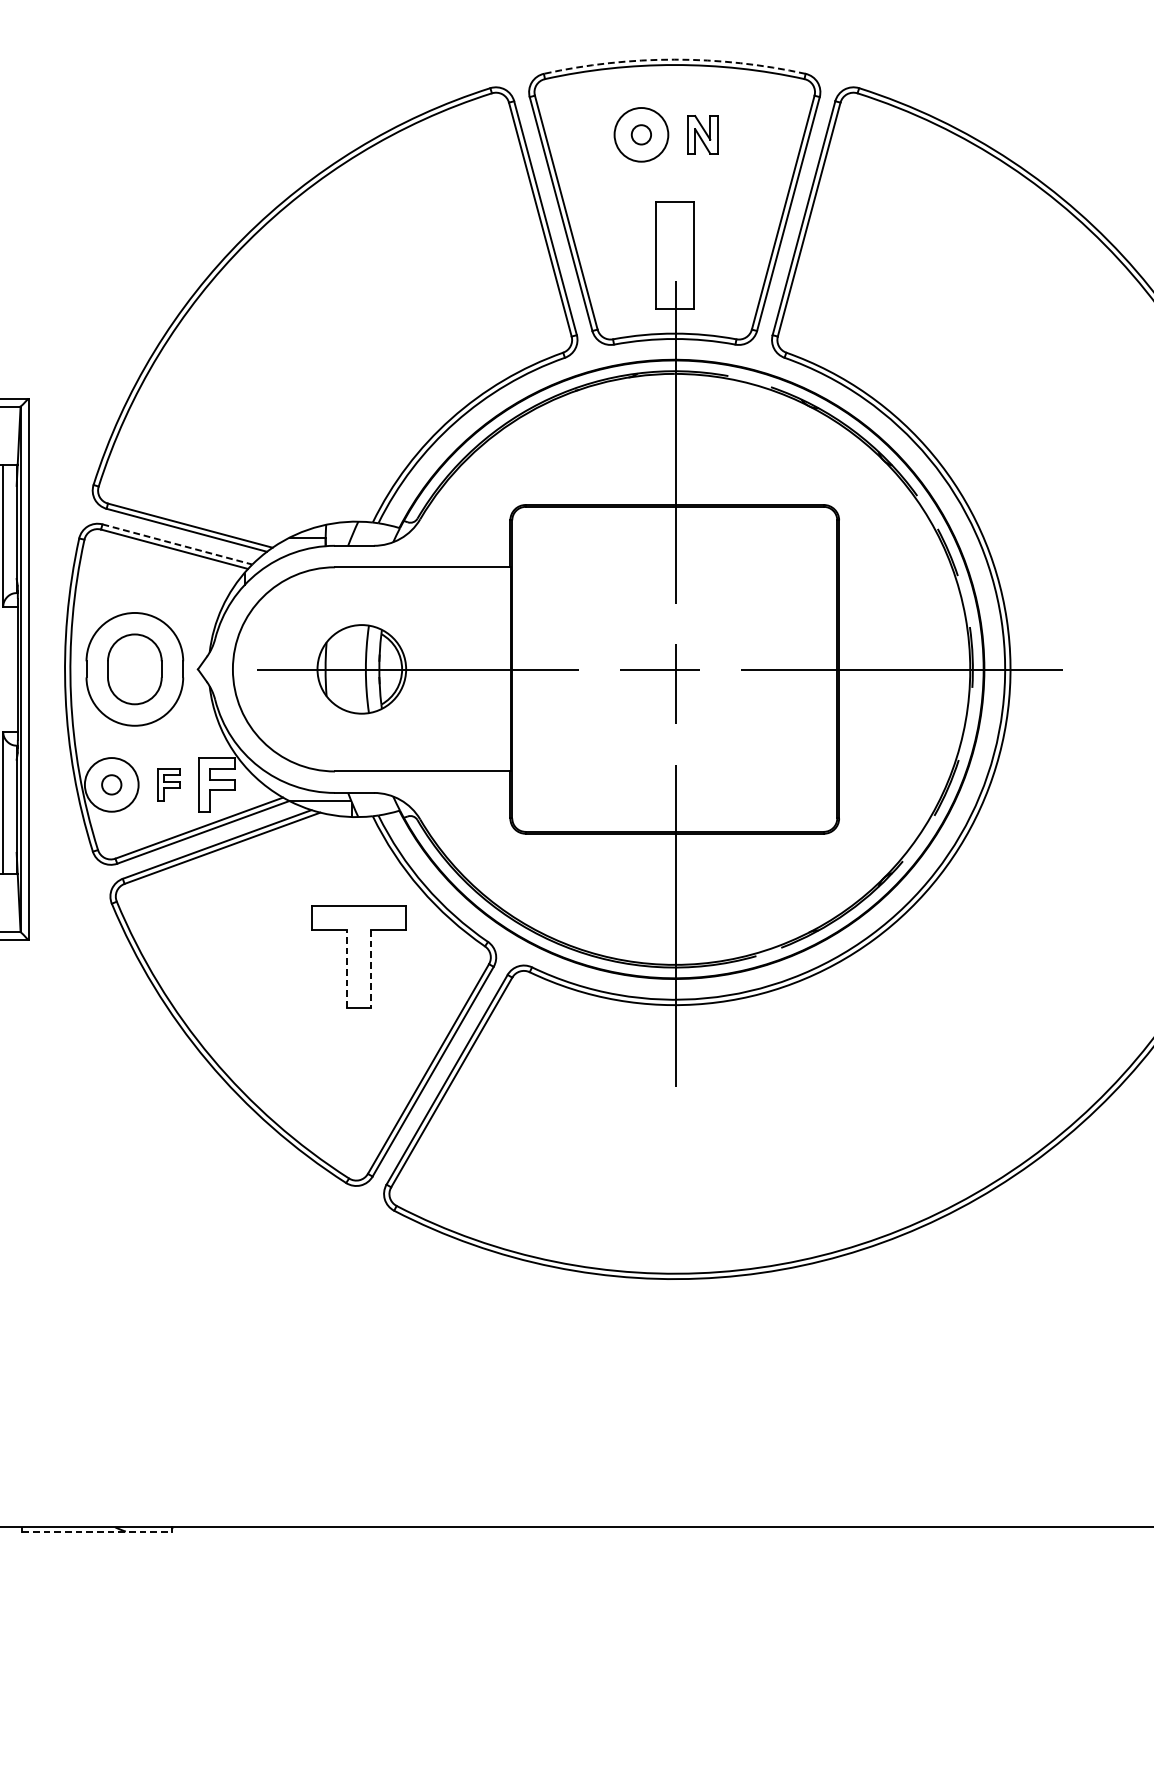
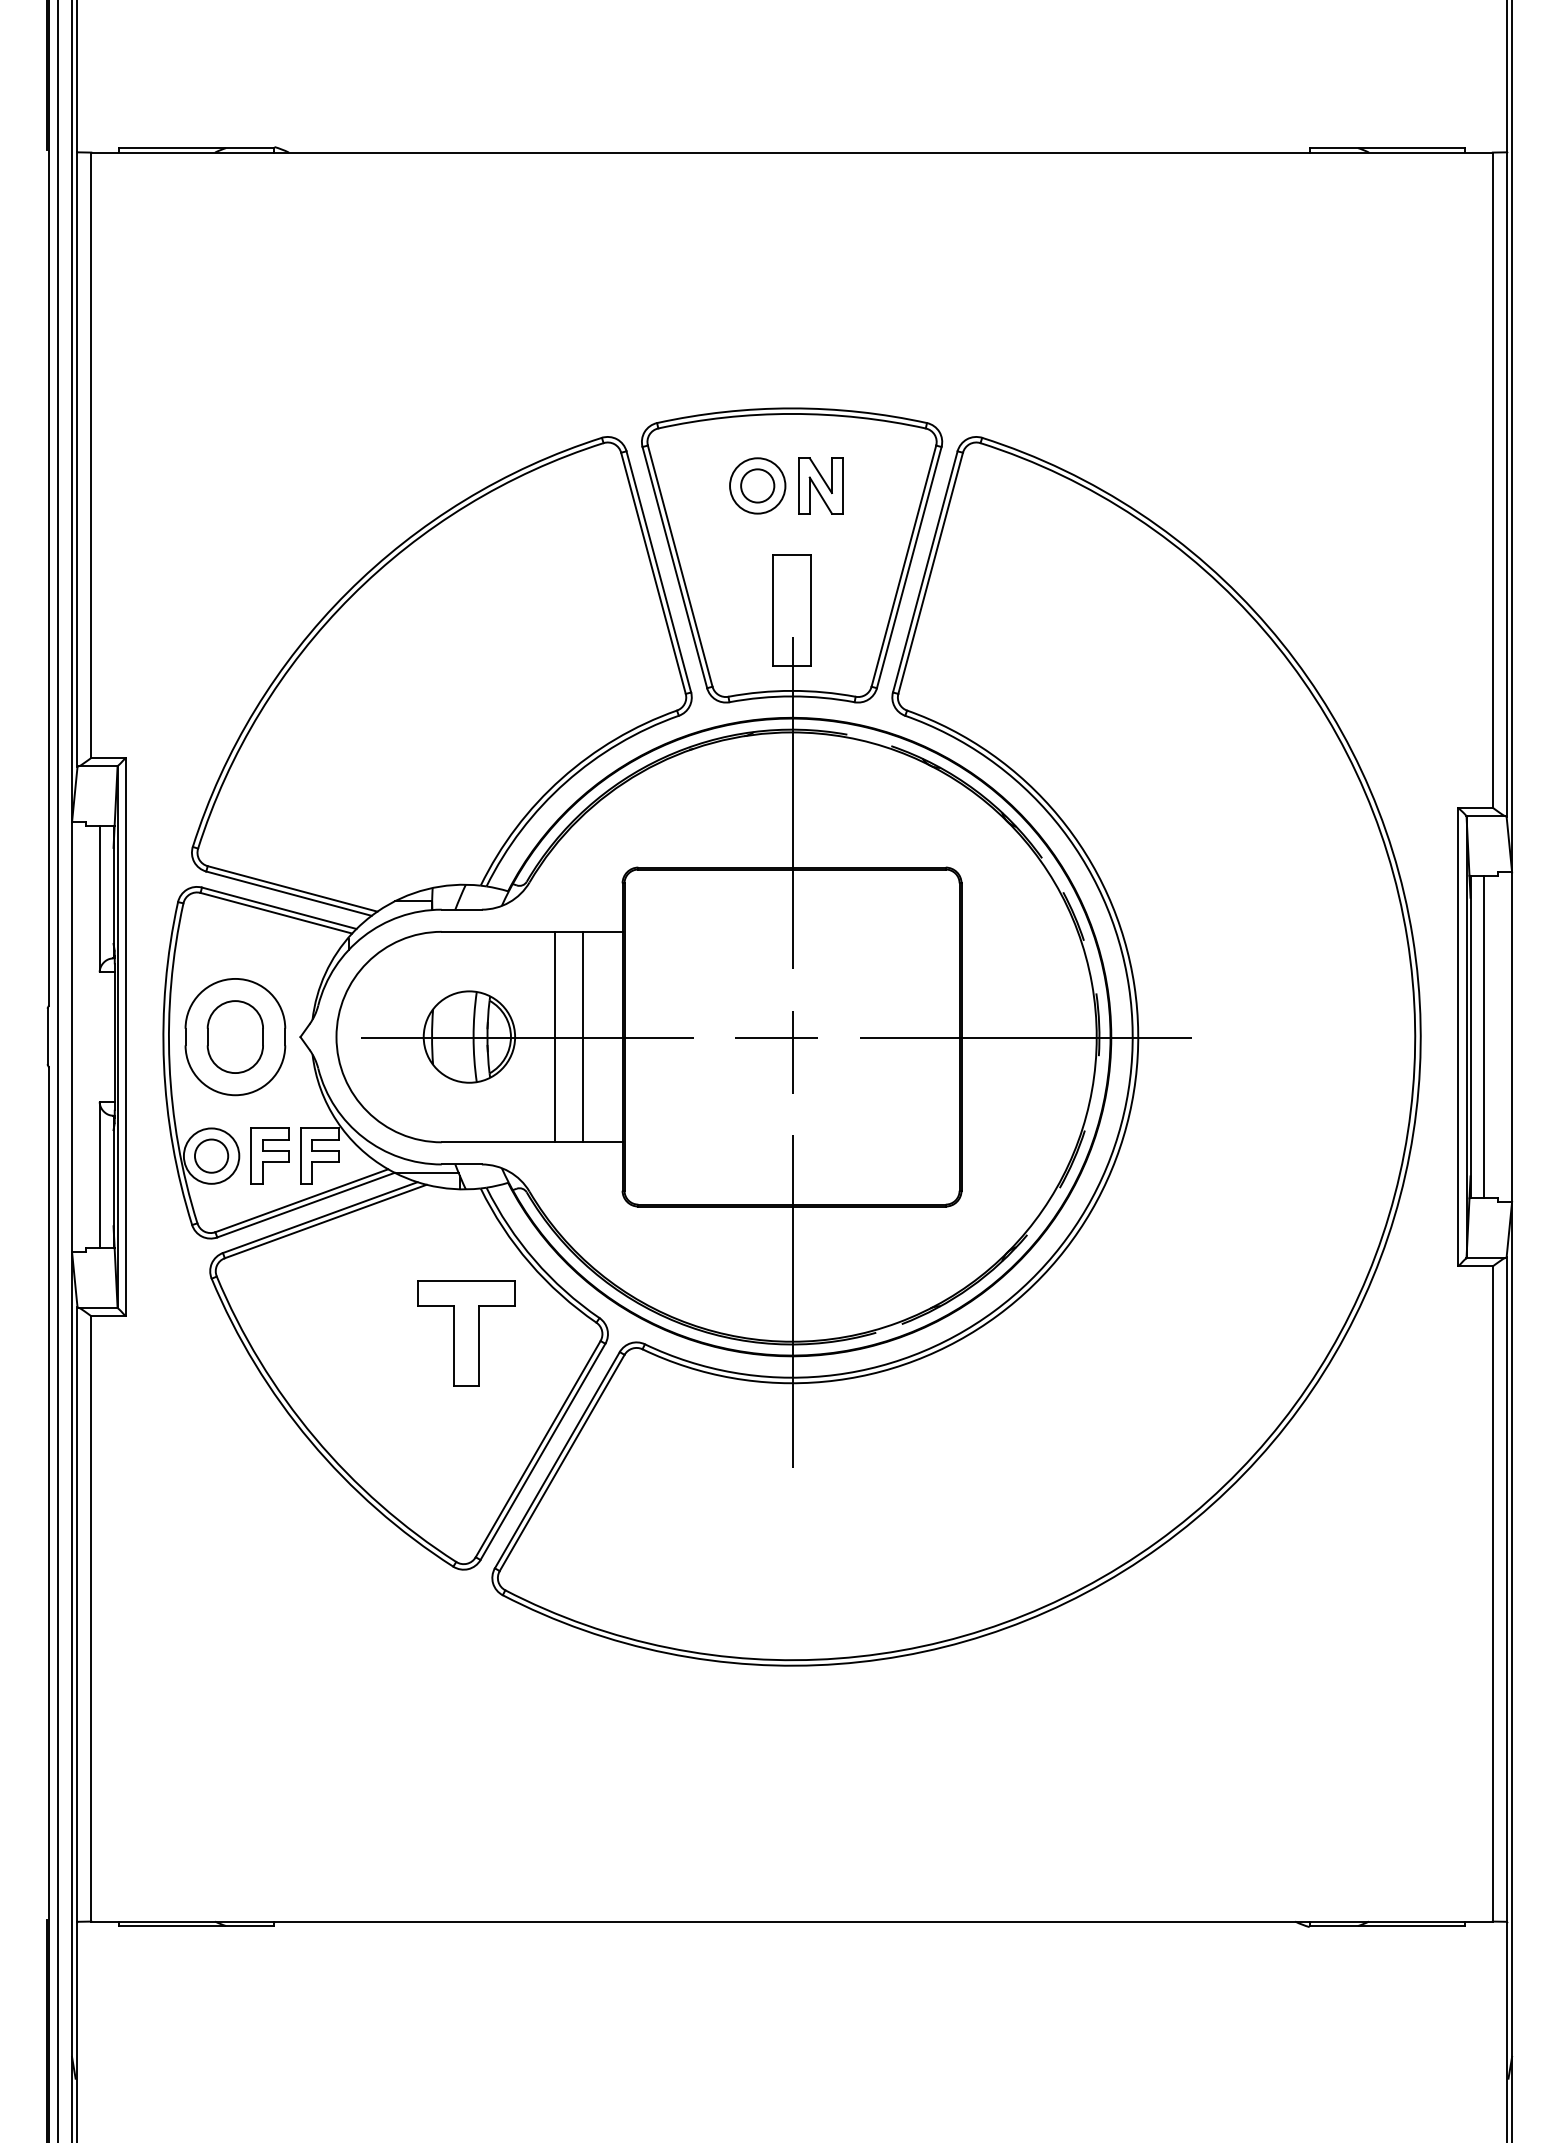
arc: (675, 59) -> (792, 408), dashed -> solid
circle: (641, 134) -> (757, 485), size x1.67
part: (702, 134) -> (820, 485), size x1.43
line: (177, 544) -> (279, 908), dashed -> solid
line: (445, 668) -> (555, 1036), added
line: (471, 668) -> (582, 1036), added
circle: (111, 784) -> (211, 1155), size x1.67
part: (167, 784) -> (269, 1155), size x1.67
line: (347, 968) -> (454, 1345), dashed -> solid
line: (371, 969) -> (479, 1346), dashed -> solid
line: (98, 1532) -> (197, 1926), dashed -> solid

